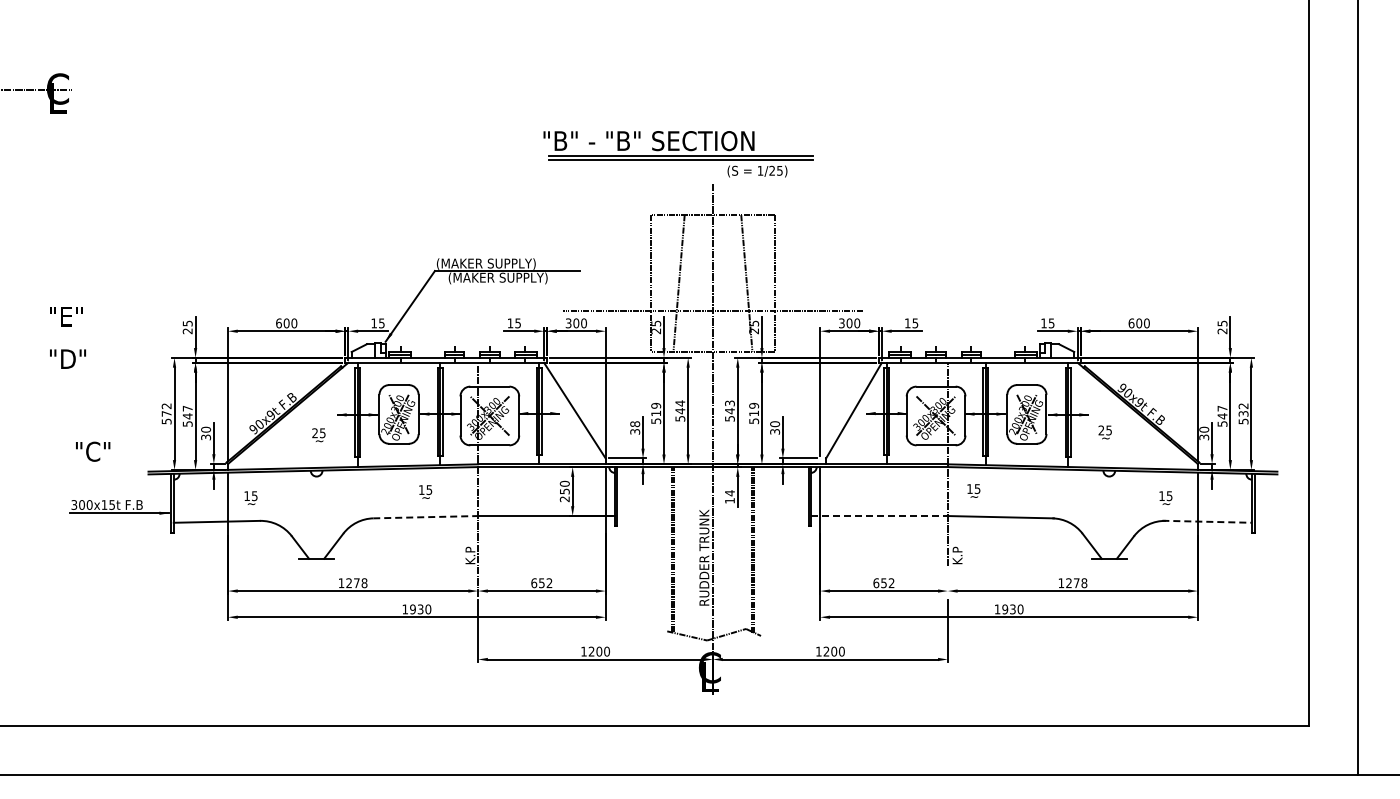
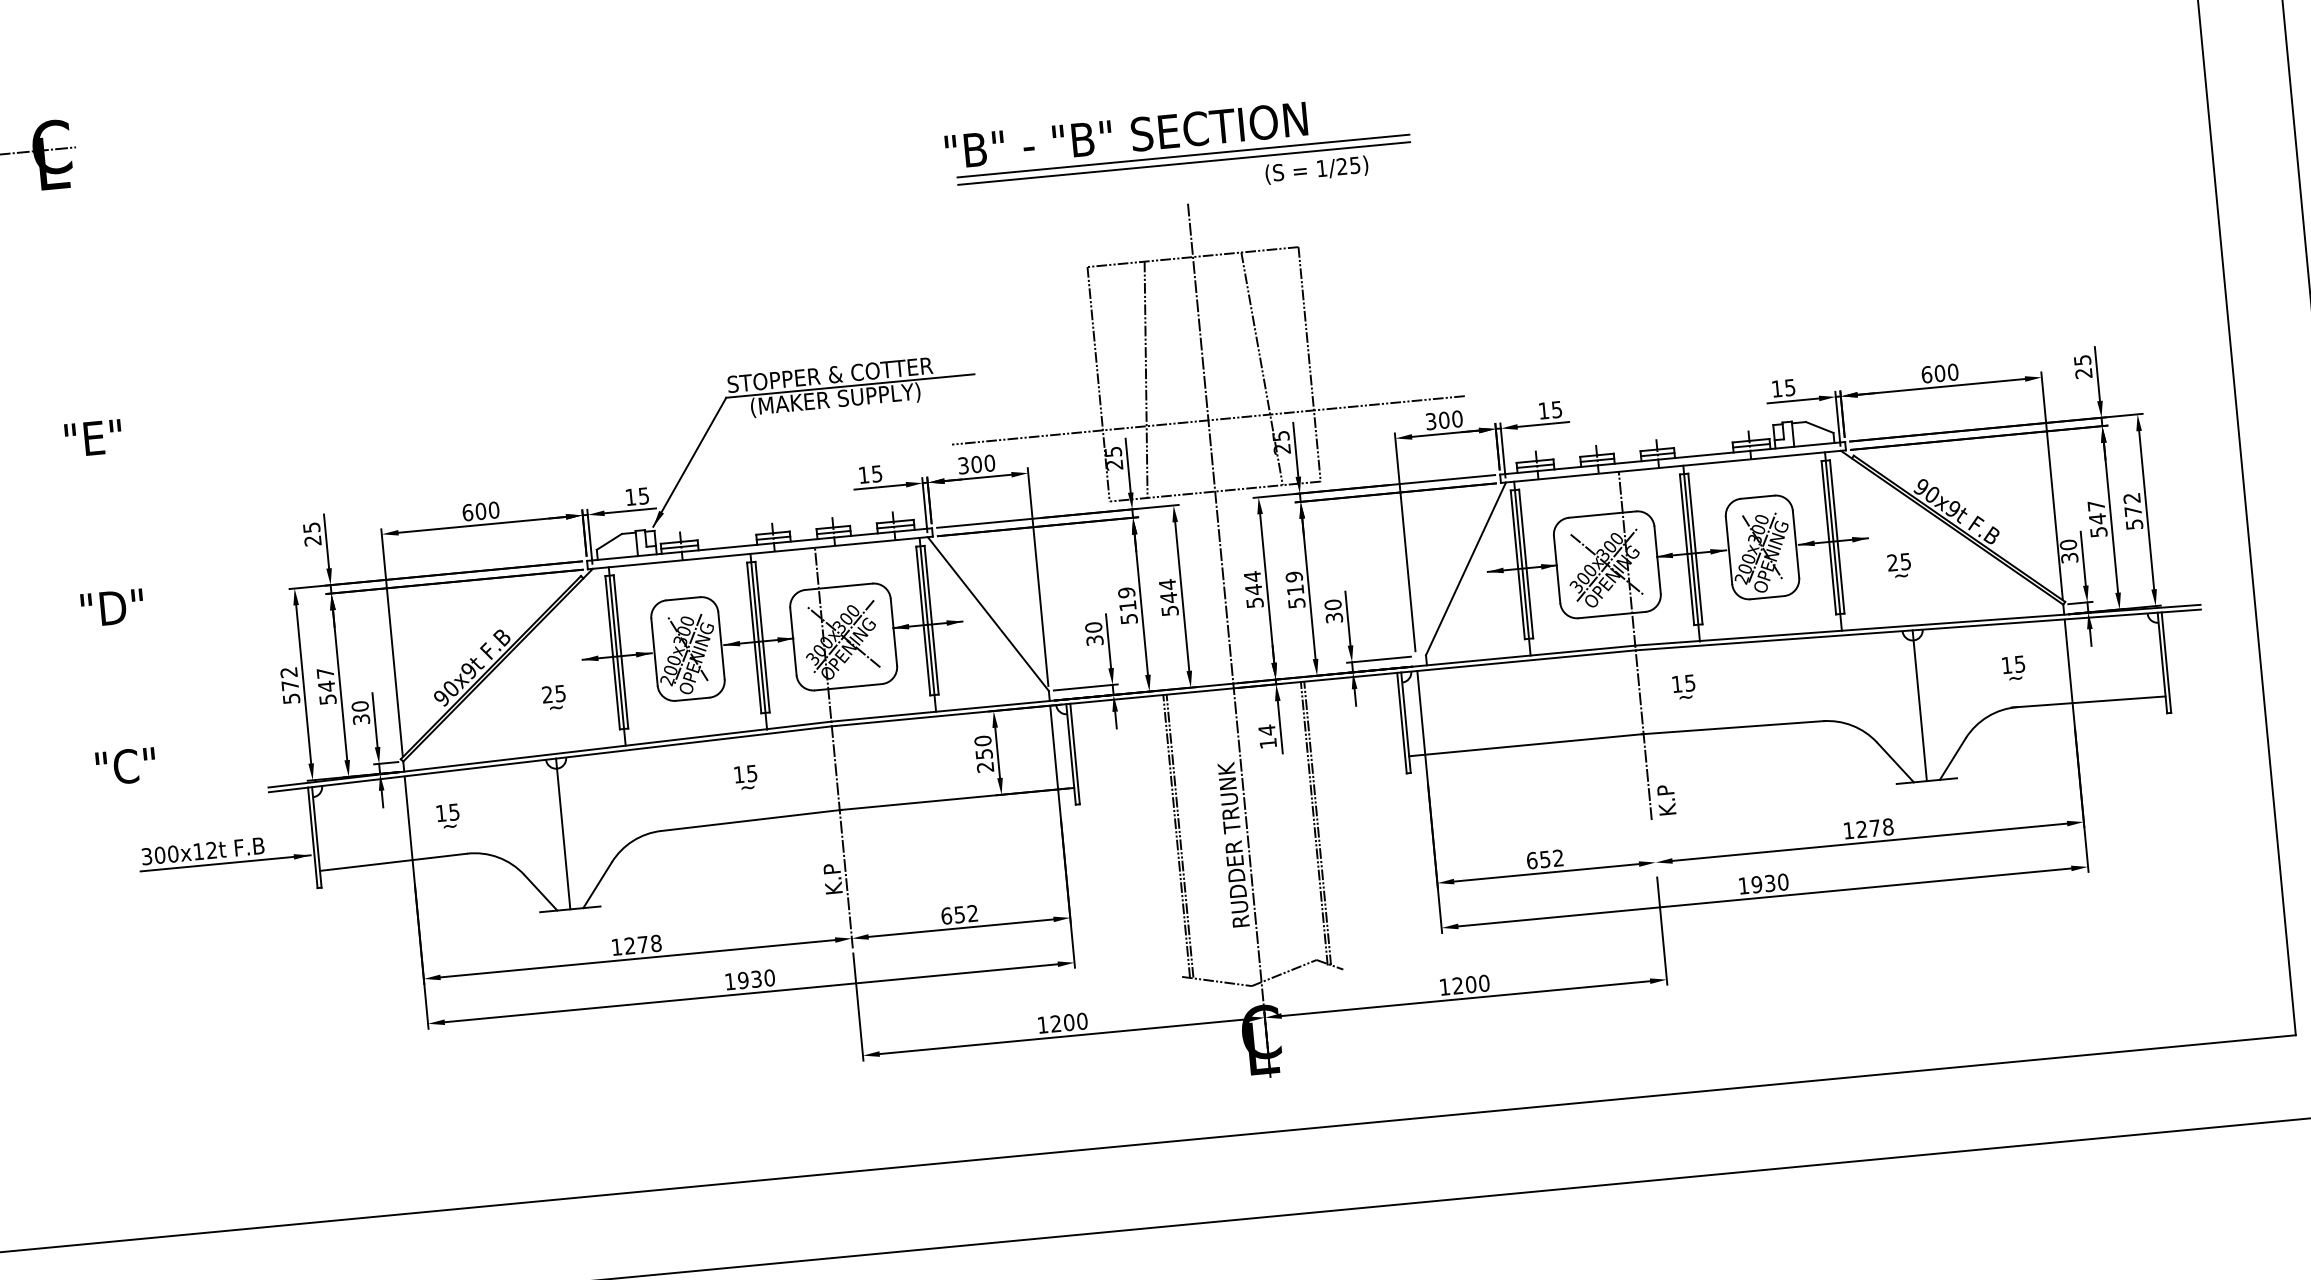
part: (678, 154) -> (1178, 153), moved
text: (496, 263) -> (830, 374), (MAKER SUPPLY) -> STOPPER & COTTER
text: (66, 316) -> (93, 437), moved
text: (729, 403) -> (1251, 576), 543 -> 544
text: (1243, 413) -> (2133, 510), 532 -> 572
text: (634, 424) -> (1092, 628), 38 -> 30
text: (93, 451) -> (126, 766), moved
text: (111, 504) -> (210, 849), 300x15t -> 300x12t
line: (316, 514) -> (562, 833), added
line: (1109, 514) -> (1920, 705), added
line: (879, 516) -> (1526, 745), dashed -> solid
line: (426, 517) -> (751, 820), dashed -> solid
line: (1207, 521) -> (2088, 701), dashed -> solid

